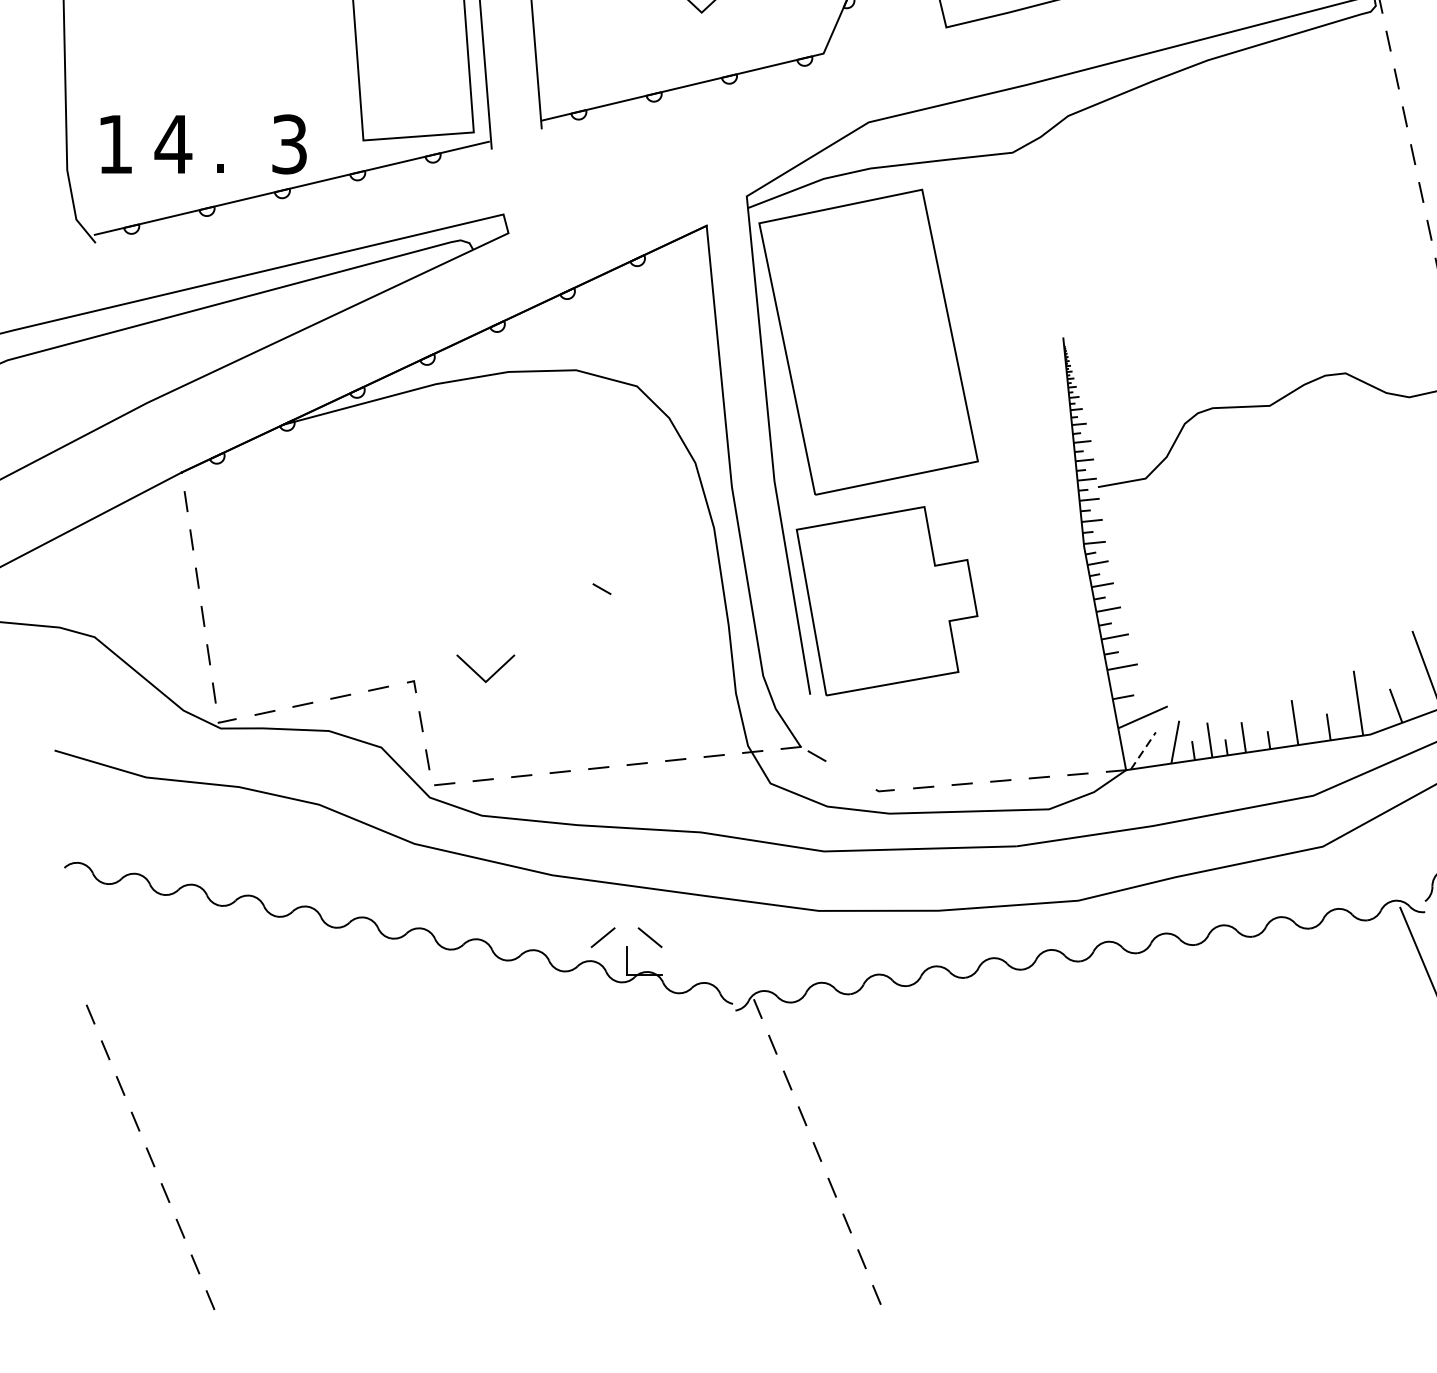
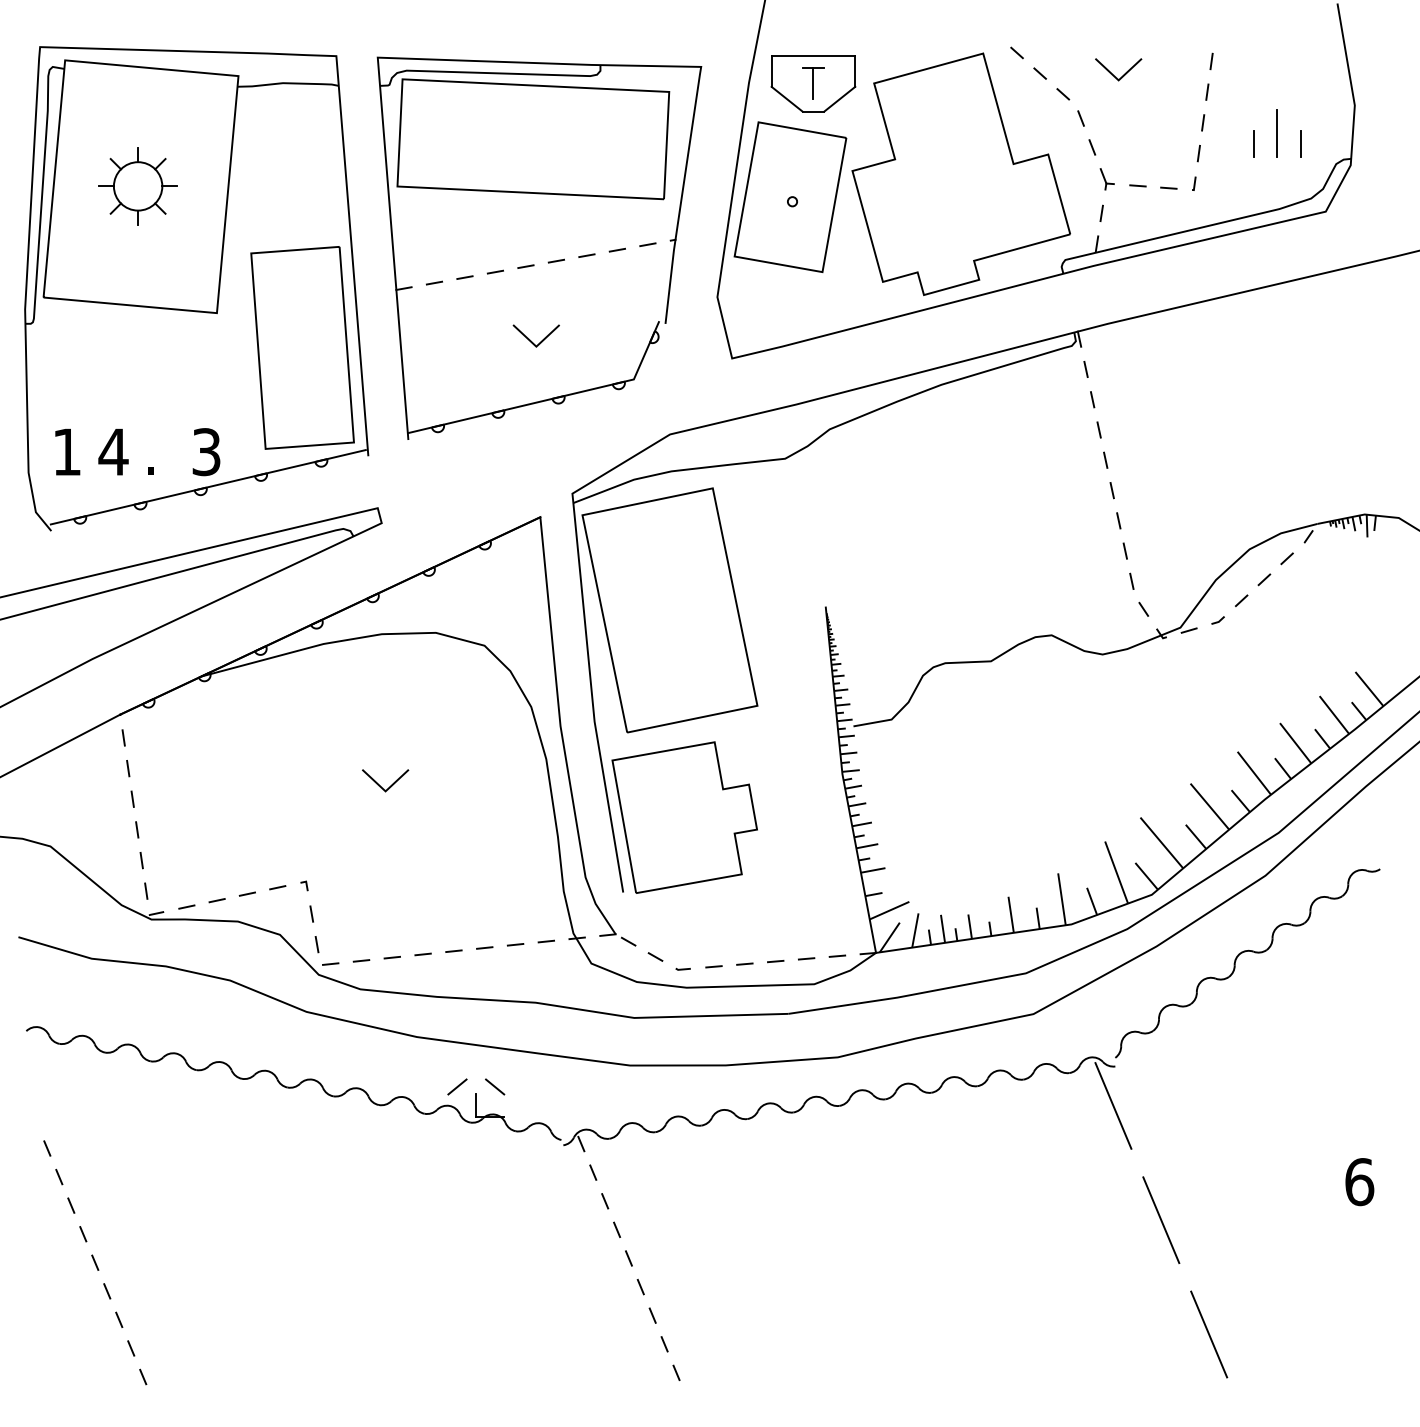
line: (601, 588) -> (655, 956), moved
line: (479, 674) -> (380, 785), moved
line: (1142, 750) -> (889, 937), dashed -> solid

